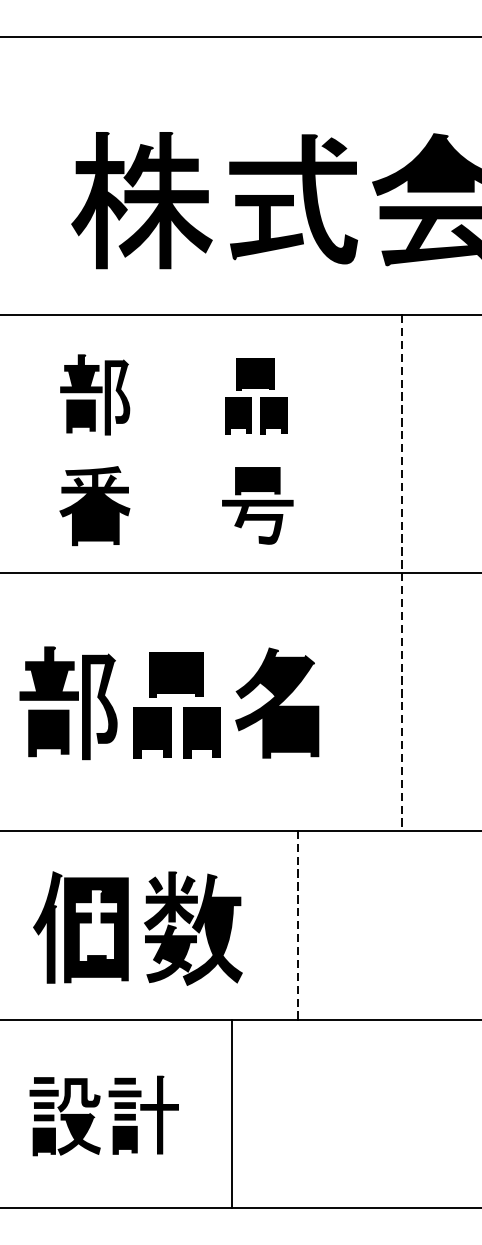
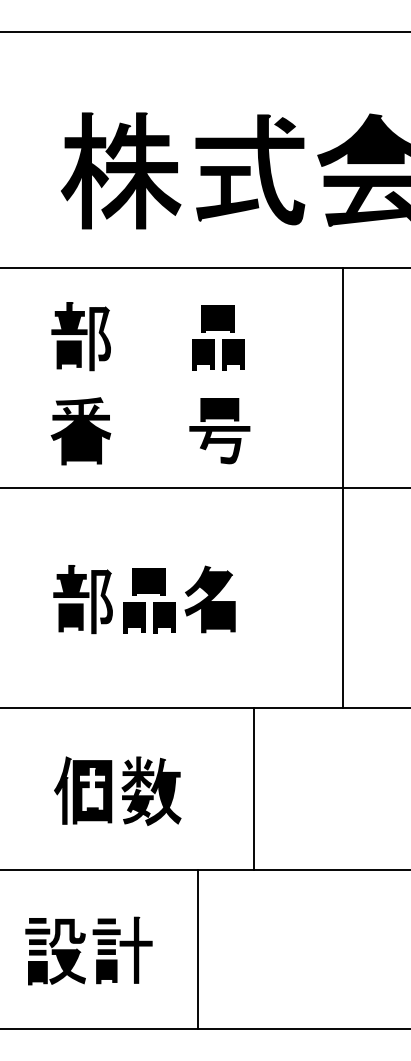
line: (401, 573) -> (342, 488), dashed -> solid
part: (169, 703) -> (144, 599), size x0.71
line: (298, 925) -> (254, 788), dashed -> solid
part: (137, 927) -> (117, 790), size x0.71

